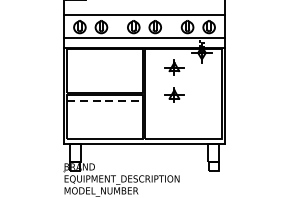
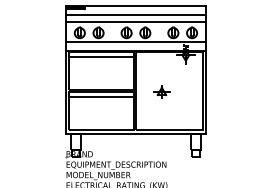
line: (143, 5) -> (135, 14), added
line: (104, 55) -> (101, 57), added
part: (173, 67) -> (161, 67), removed
line: (104, 101) -> (101, 97), dashed -> solid

